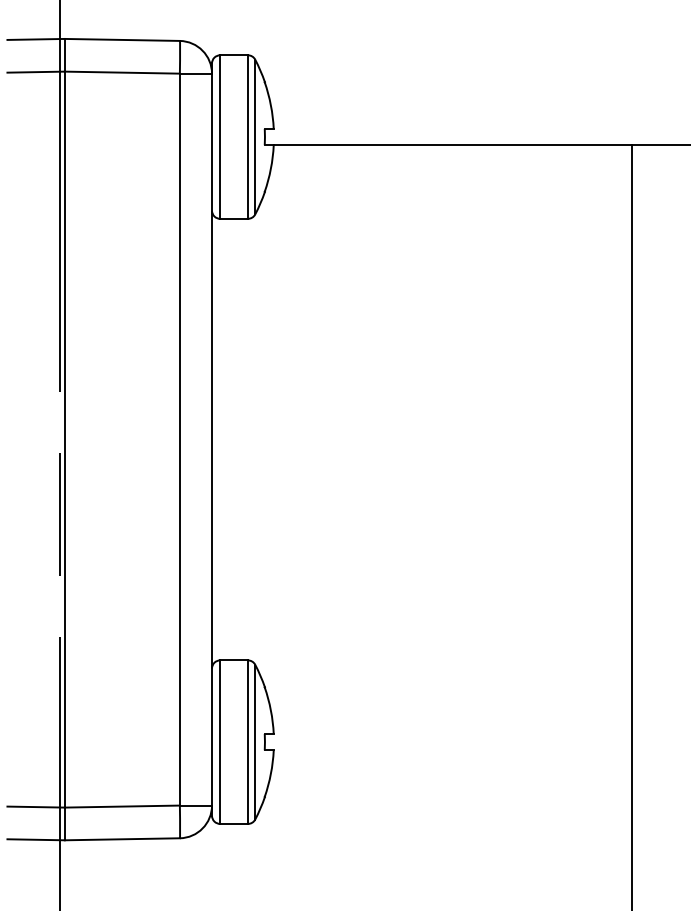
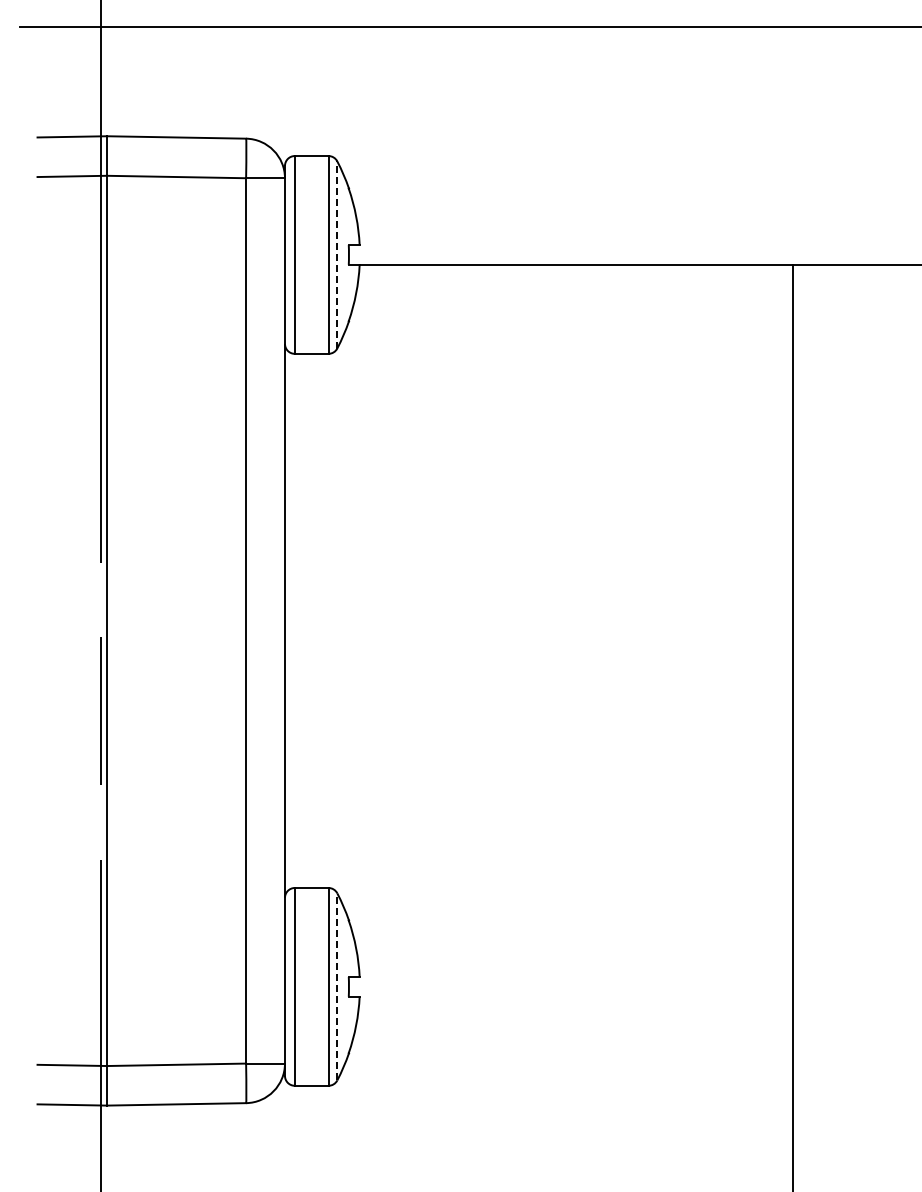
line: (255, 136) -> (337, 254), solid -> dashed
line: (255, 741) -> (337, 986), solid -> dashed

